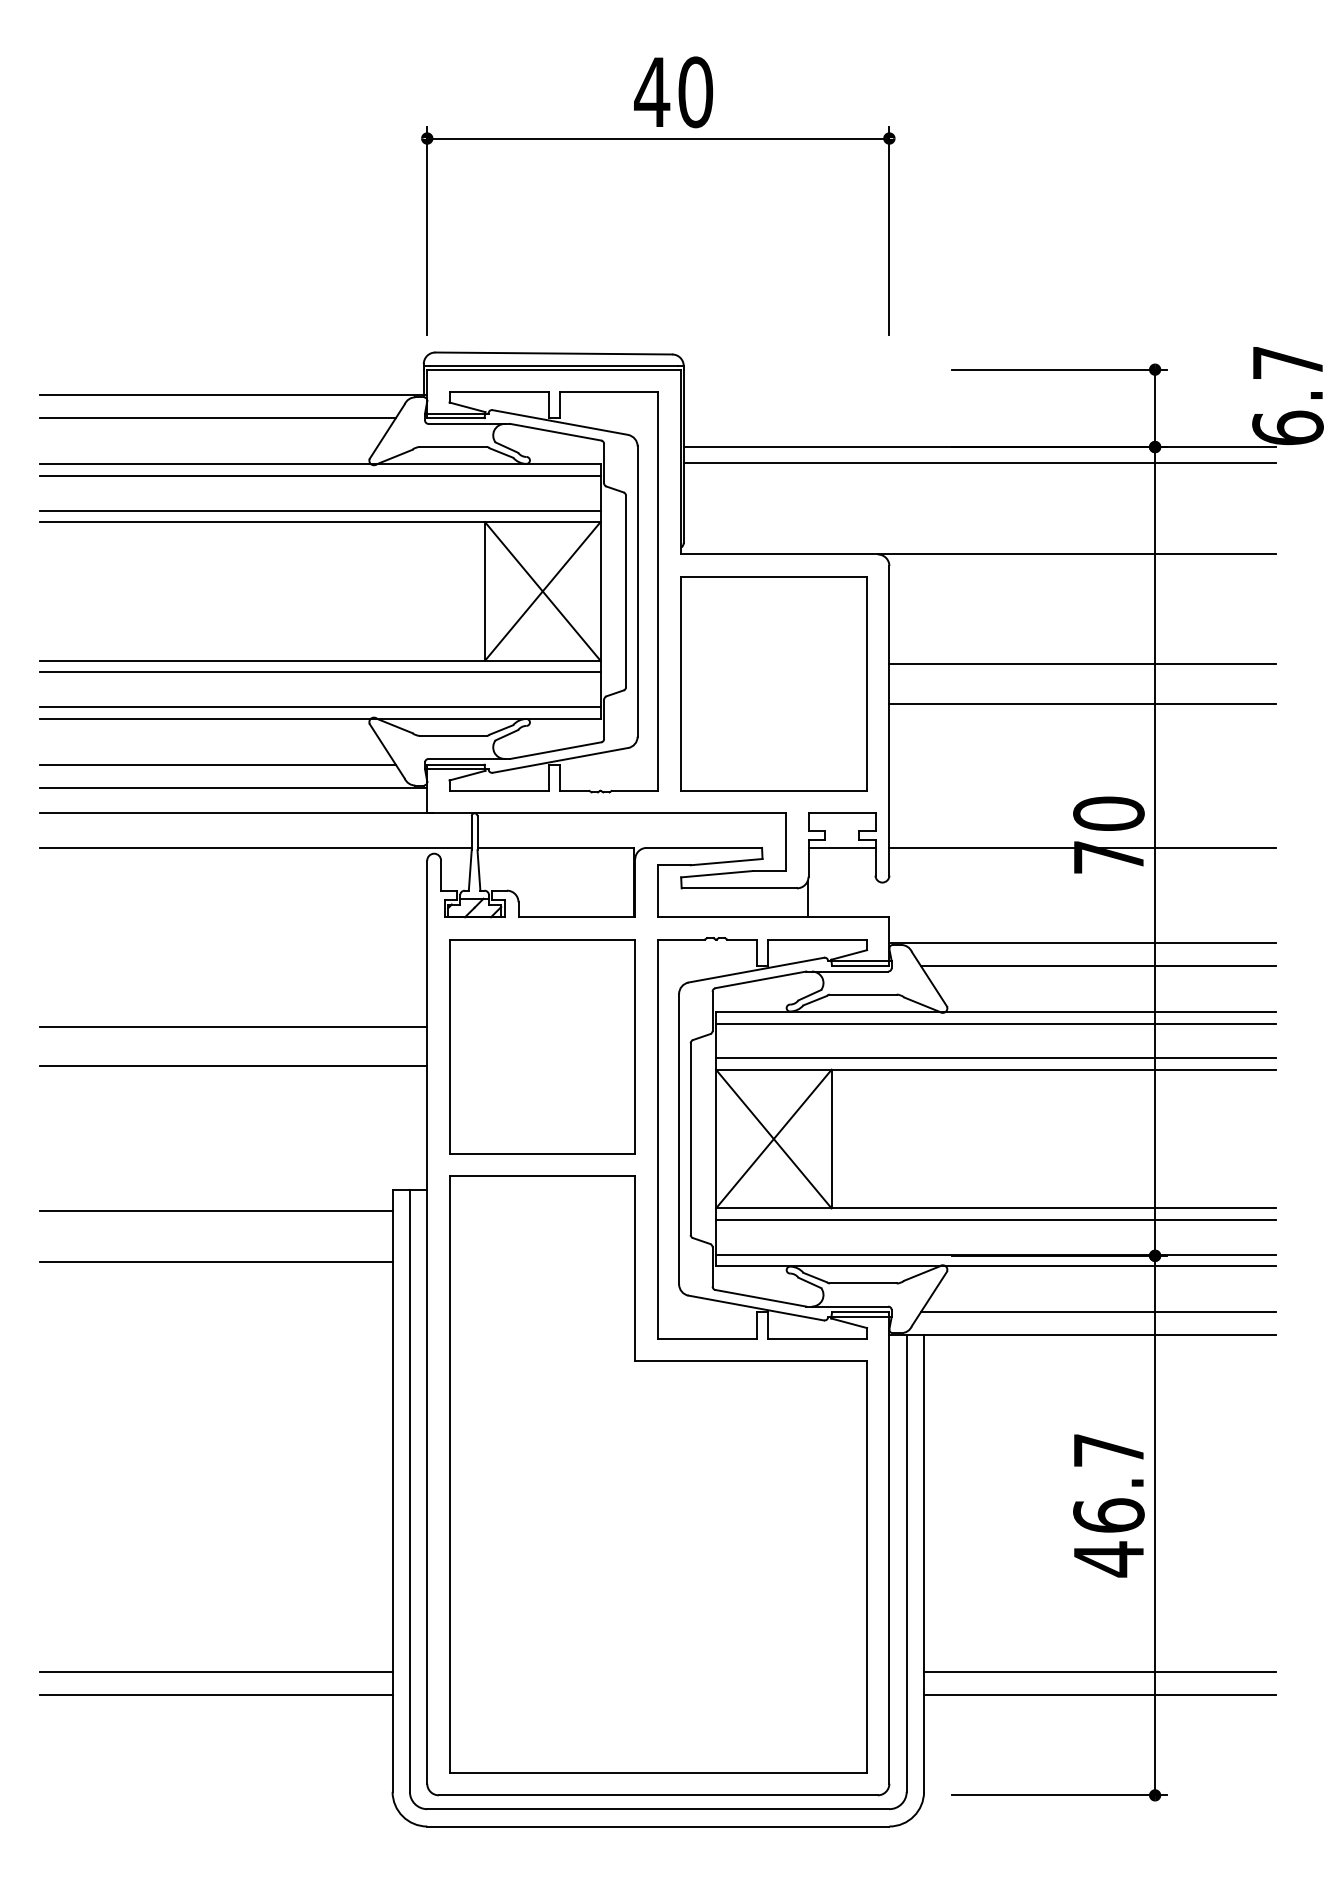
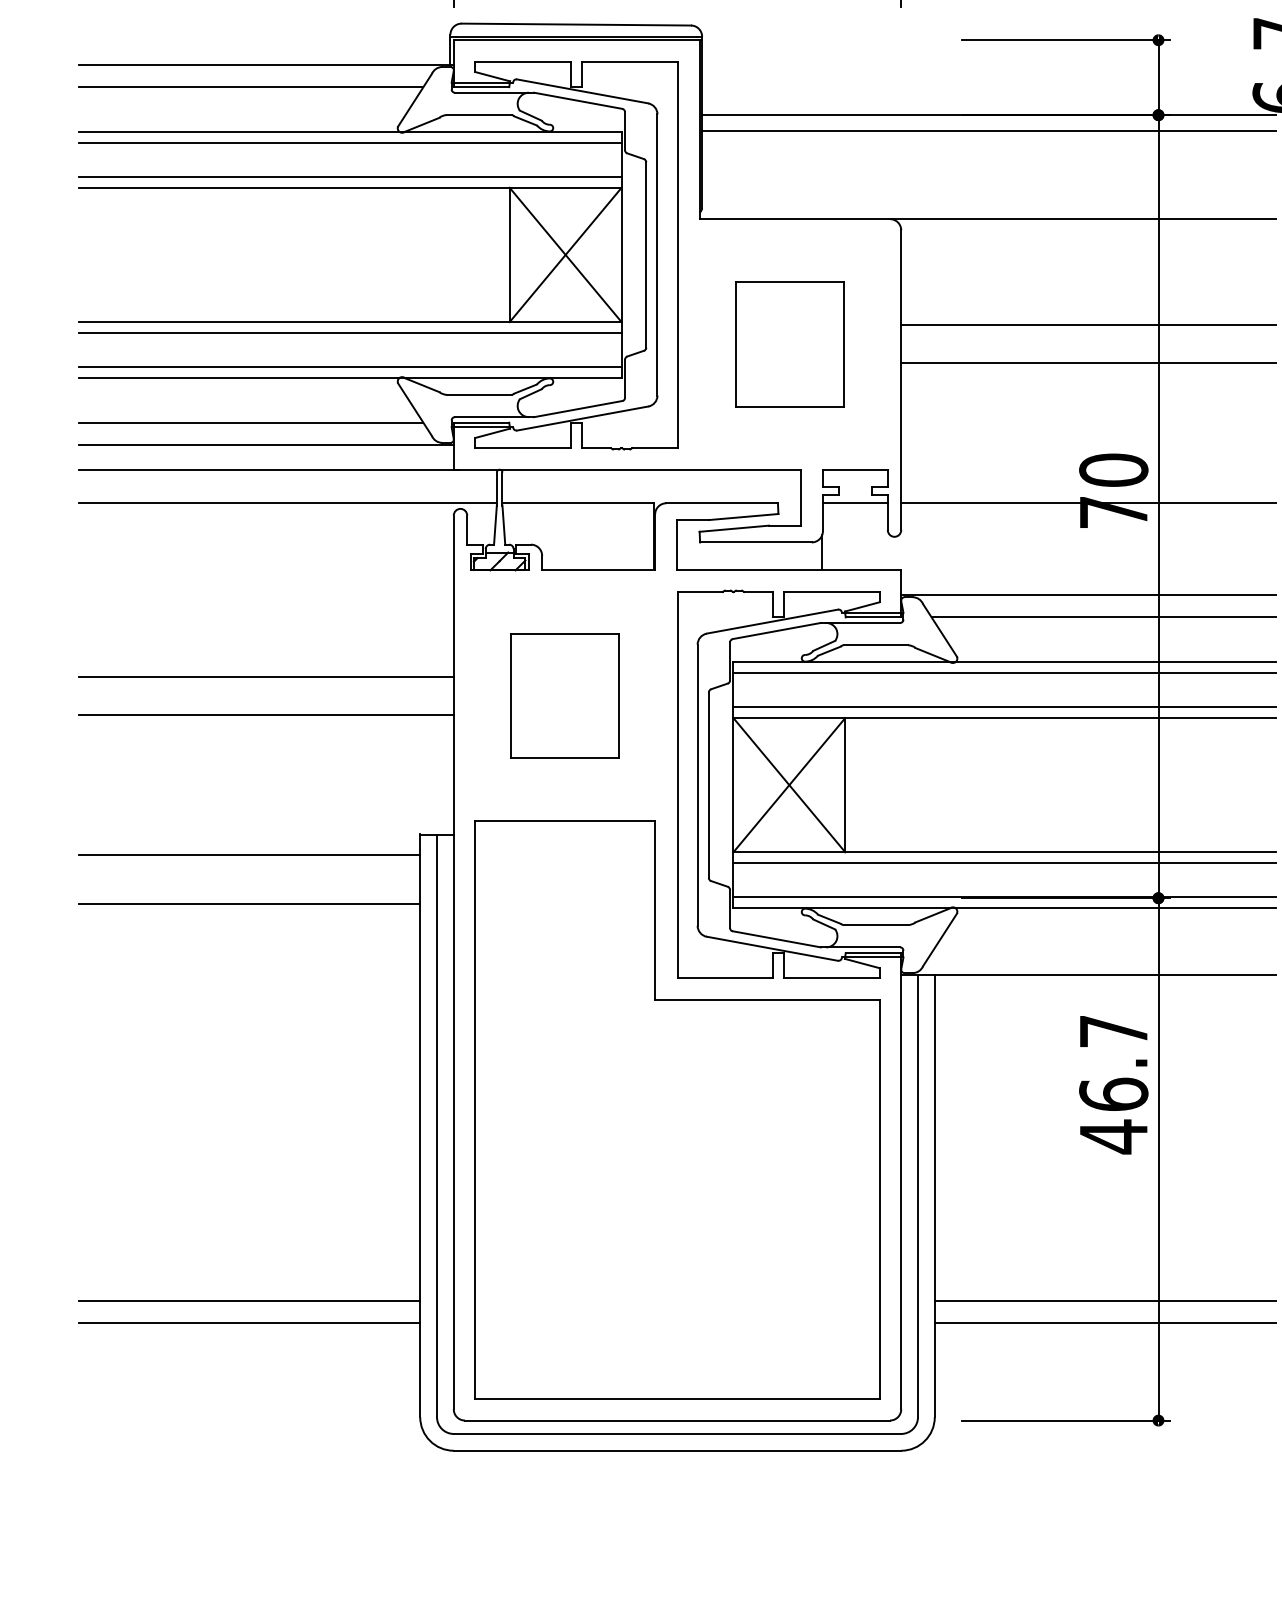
part: (773, 683) -> (789, 344), size x0.6
part: (542, 1046) -> (565, 695), size x0.6
line: (1098, 1312) -> (1103, 953), removed
text: (1108, 1505) -> (1113, 1084), moved

